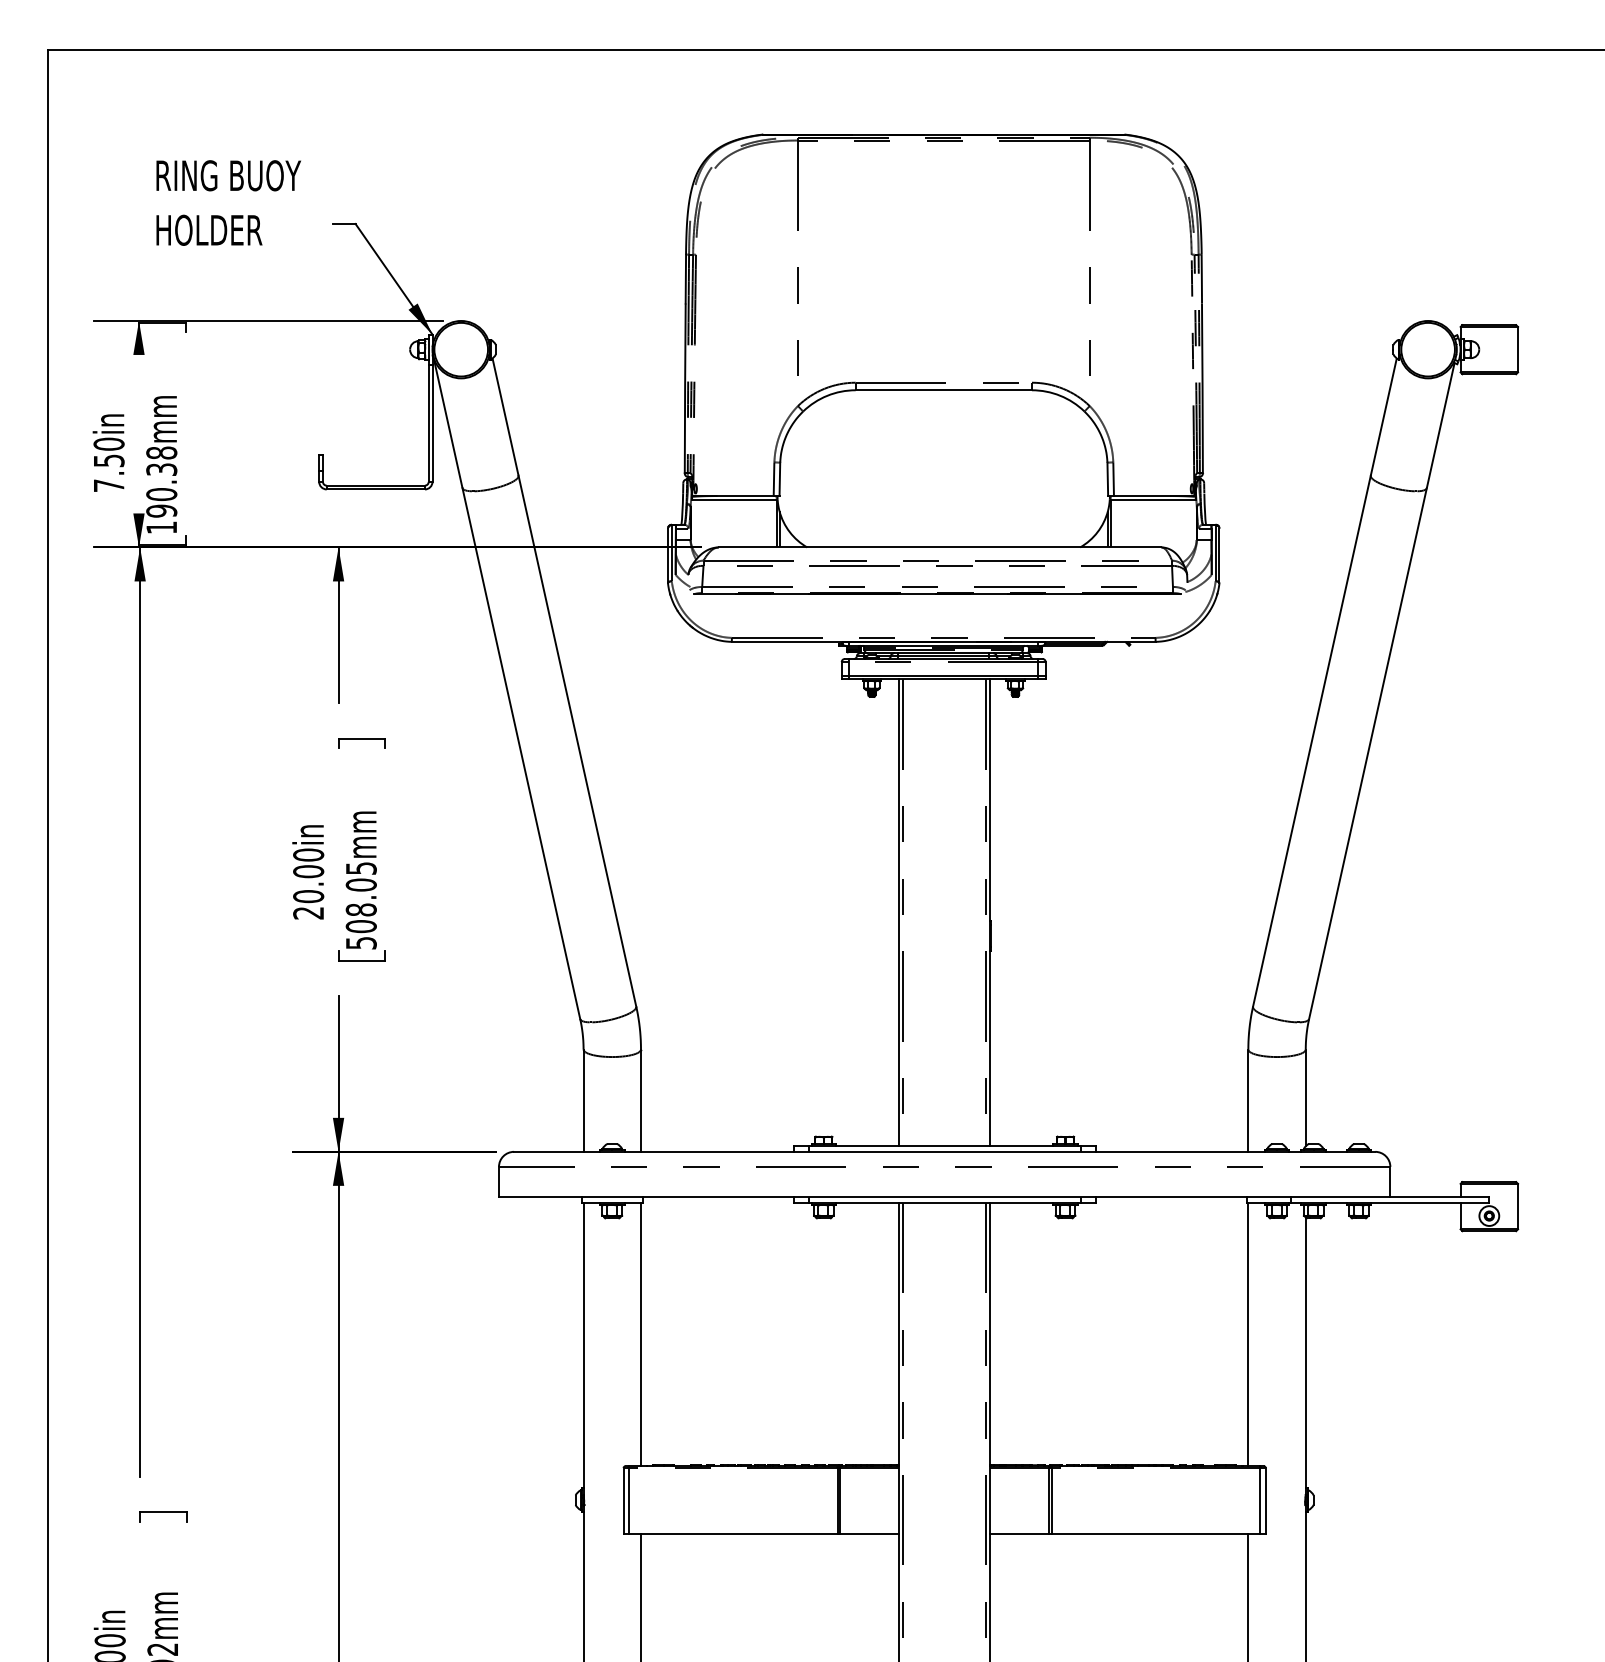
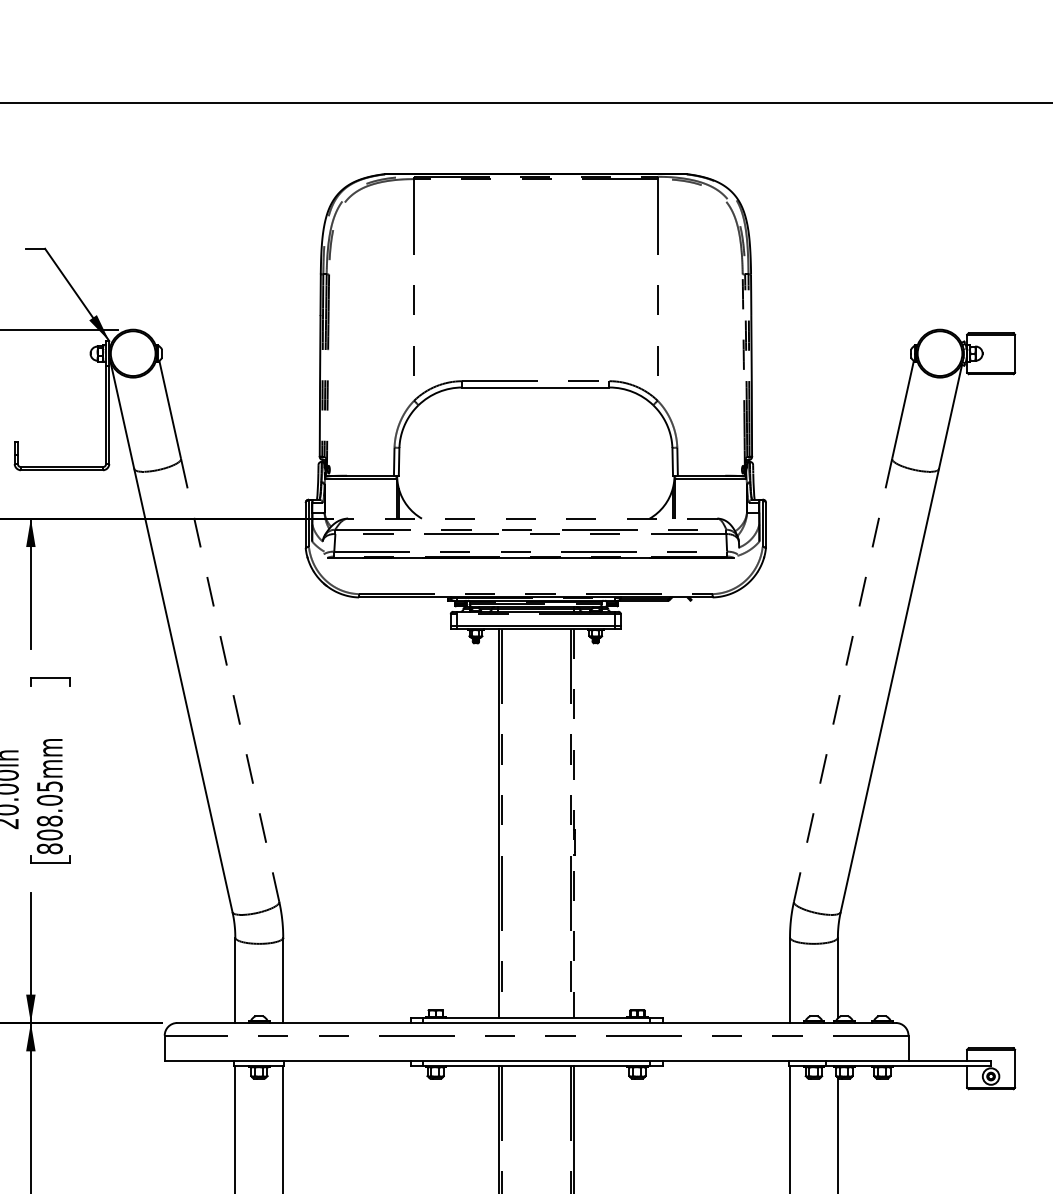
line: (939, 547) -> (532, 518), solid -> dashed
line: (577, 741) -> (230, 680), solid -> dashed
line: (1311, 741) -> (842, 680), solid -> dashed
line: (990, 913) -> (574, 824), solid -> dashed
text: (360, 942) -> (49, 848), 508.05mm -> 808.05mm

